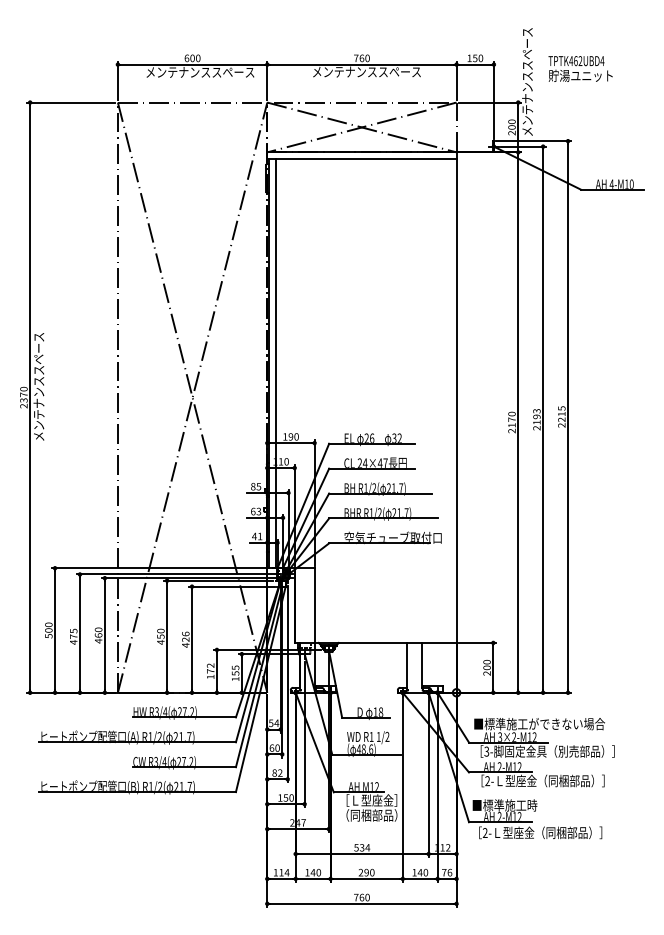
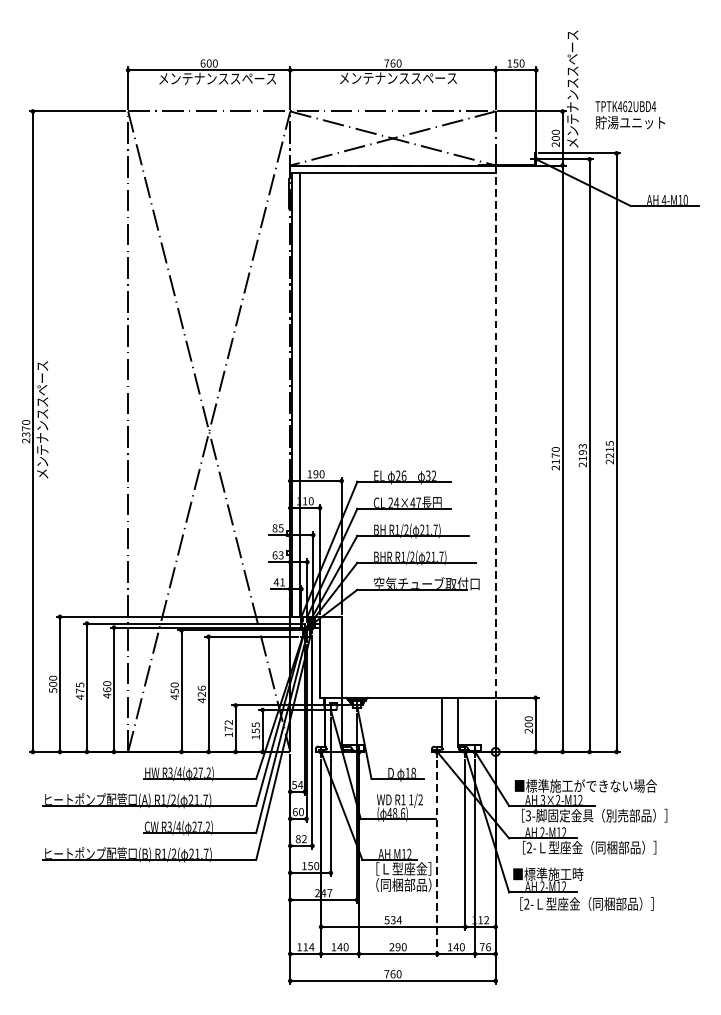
text: (580, 68) -> (630, 114), moved
line: (456, 398) -> (495, 432), solid -> dashed
line: (402, 791) -> (437, 859), solid -> dashed

